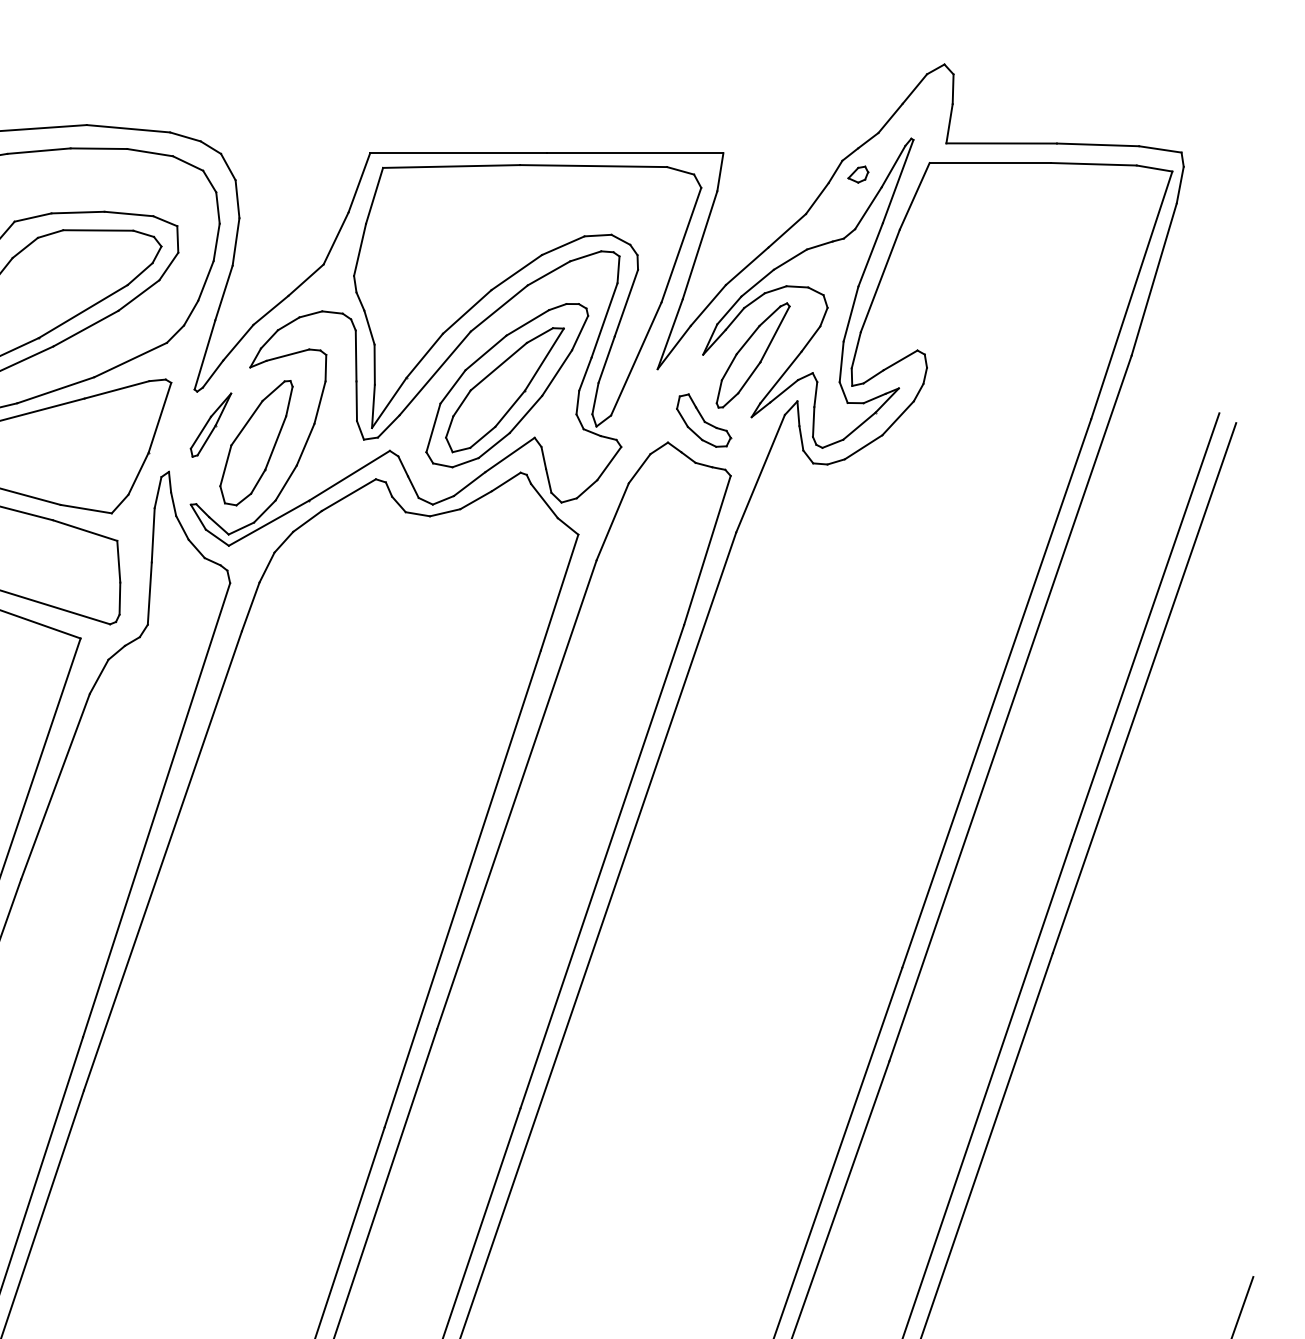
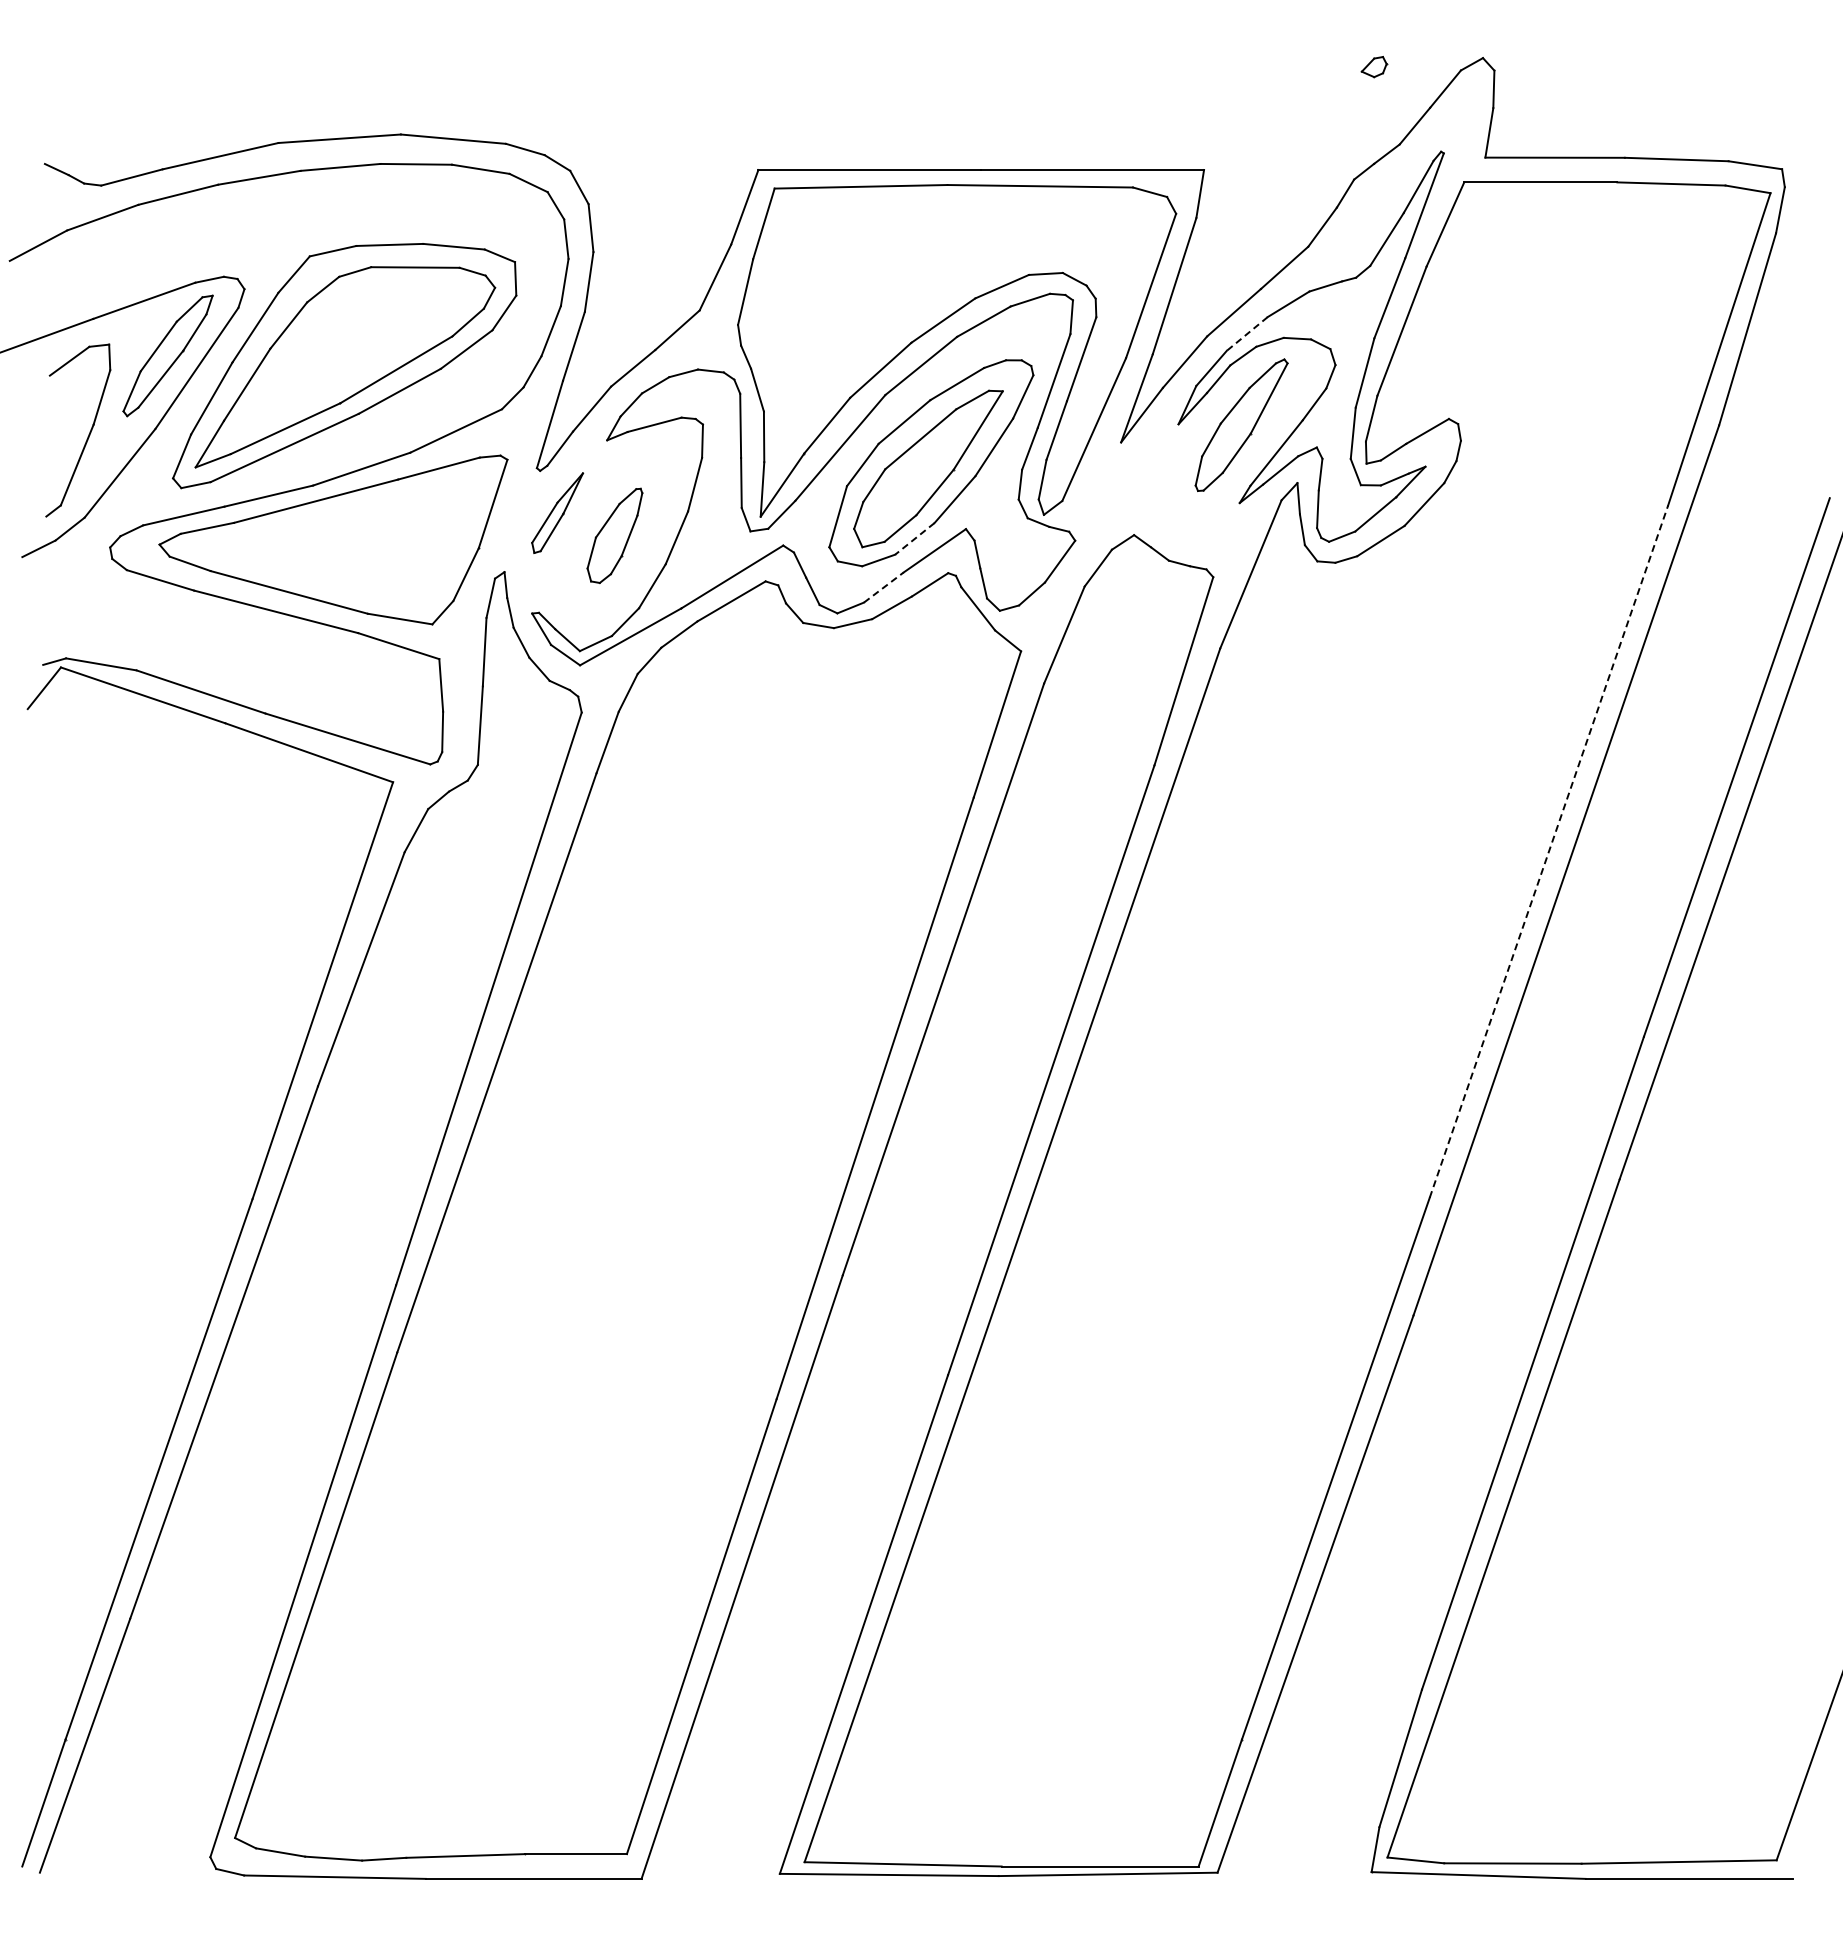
part: (858, 174) -> (1374, 67), moved
line: (757, 282) -> (1247, 333), solid -> dashed
part: (703, 420) -> (1179, 507), removed
part: (256, 442) -> (614, 535), size x0.6
line: (493, 446) -> (914, 539), solid -> dashed
line: (469, 484) -> (883, 587), solid -> dashed
line: (997, 693) -> (1549, 851), solid -> dashed

